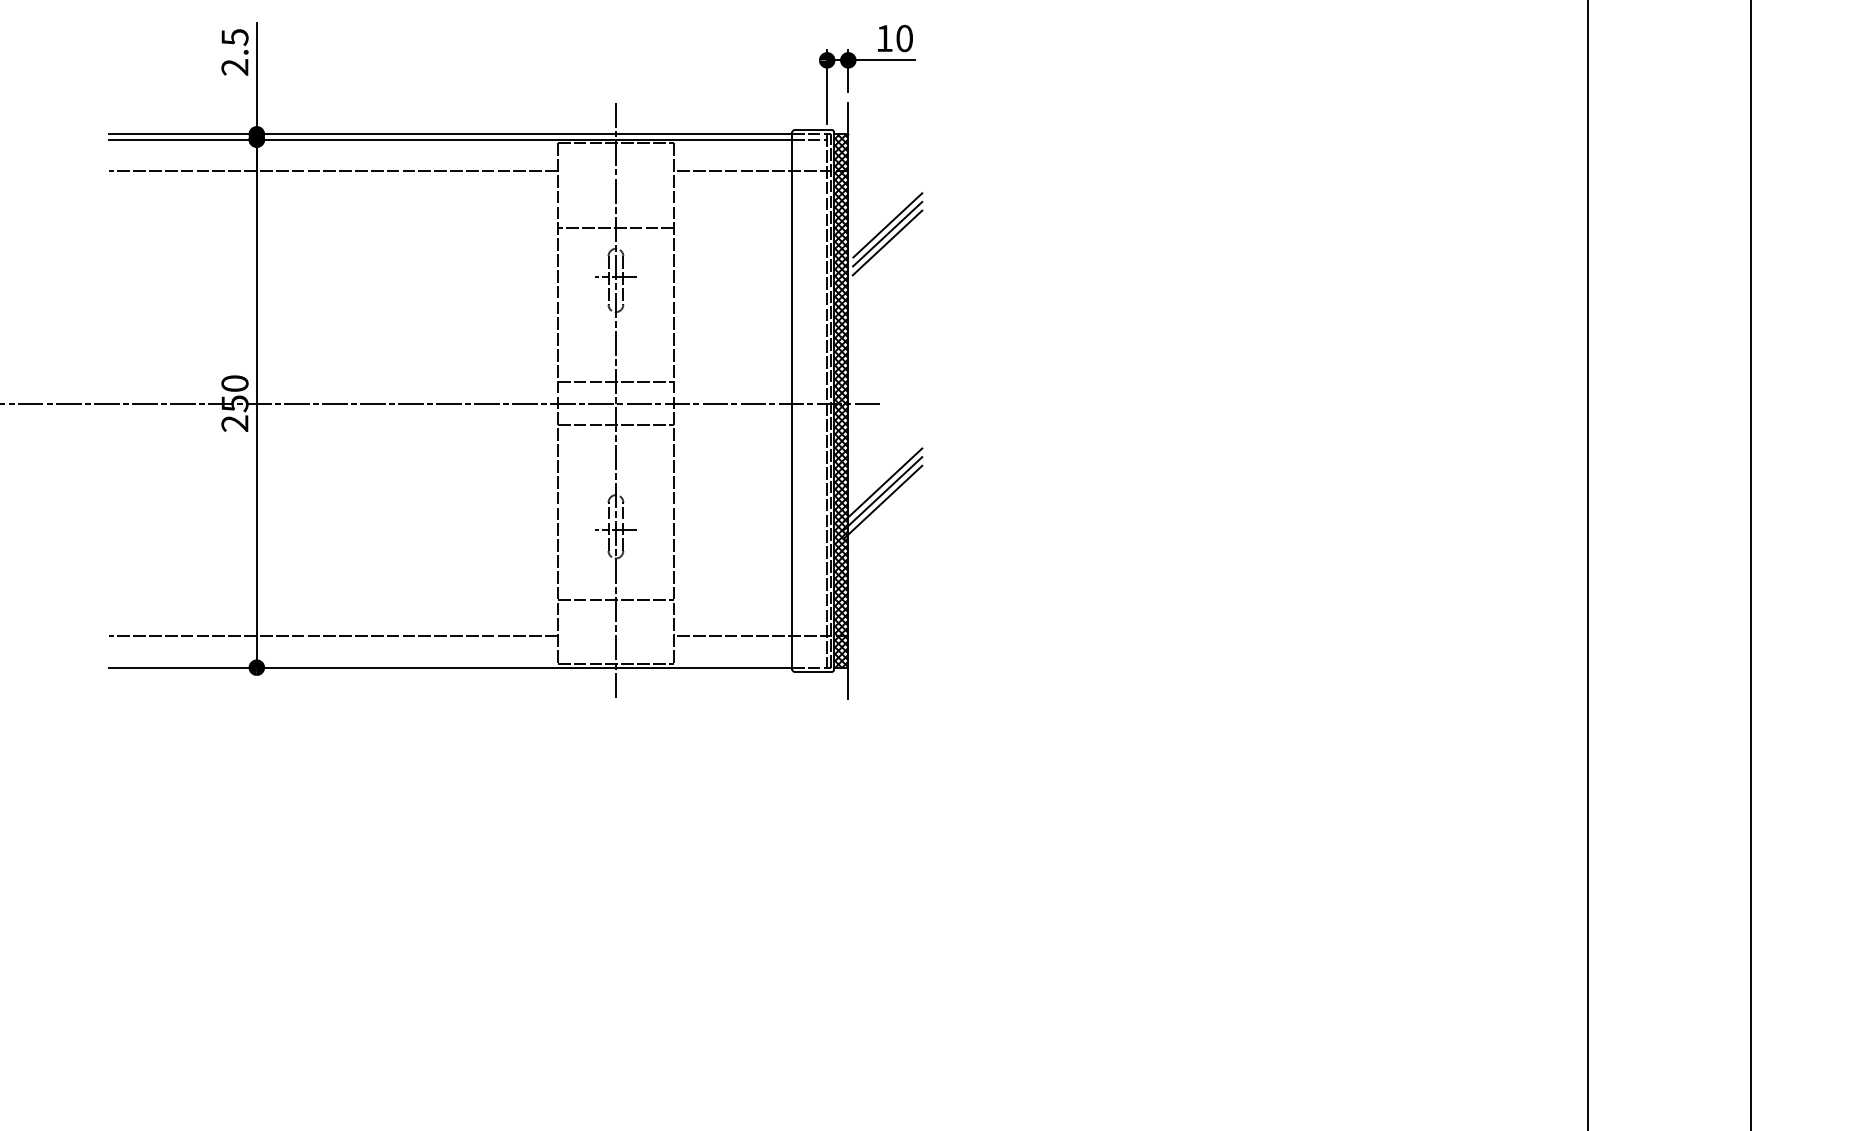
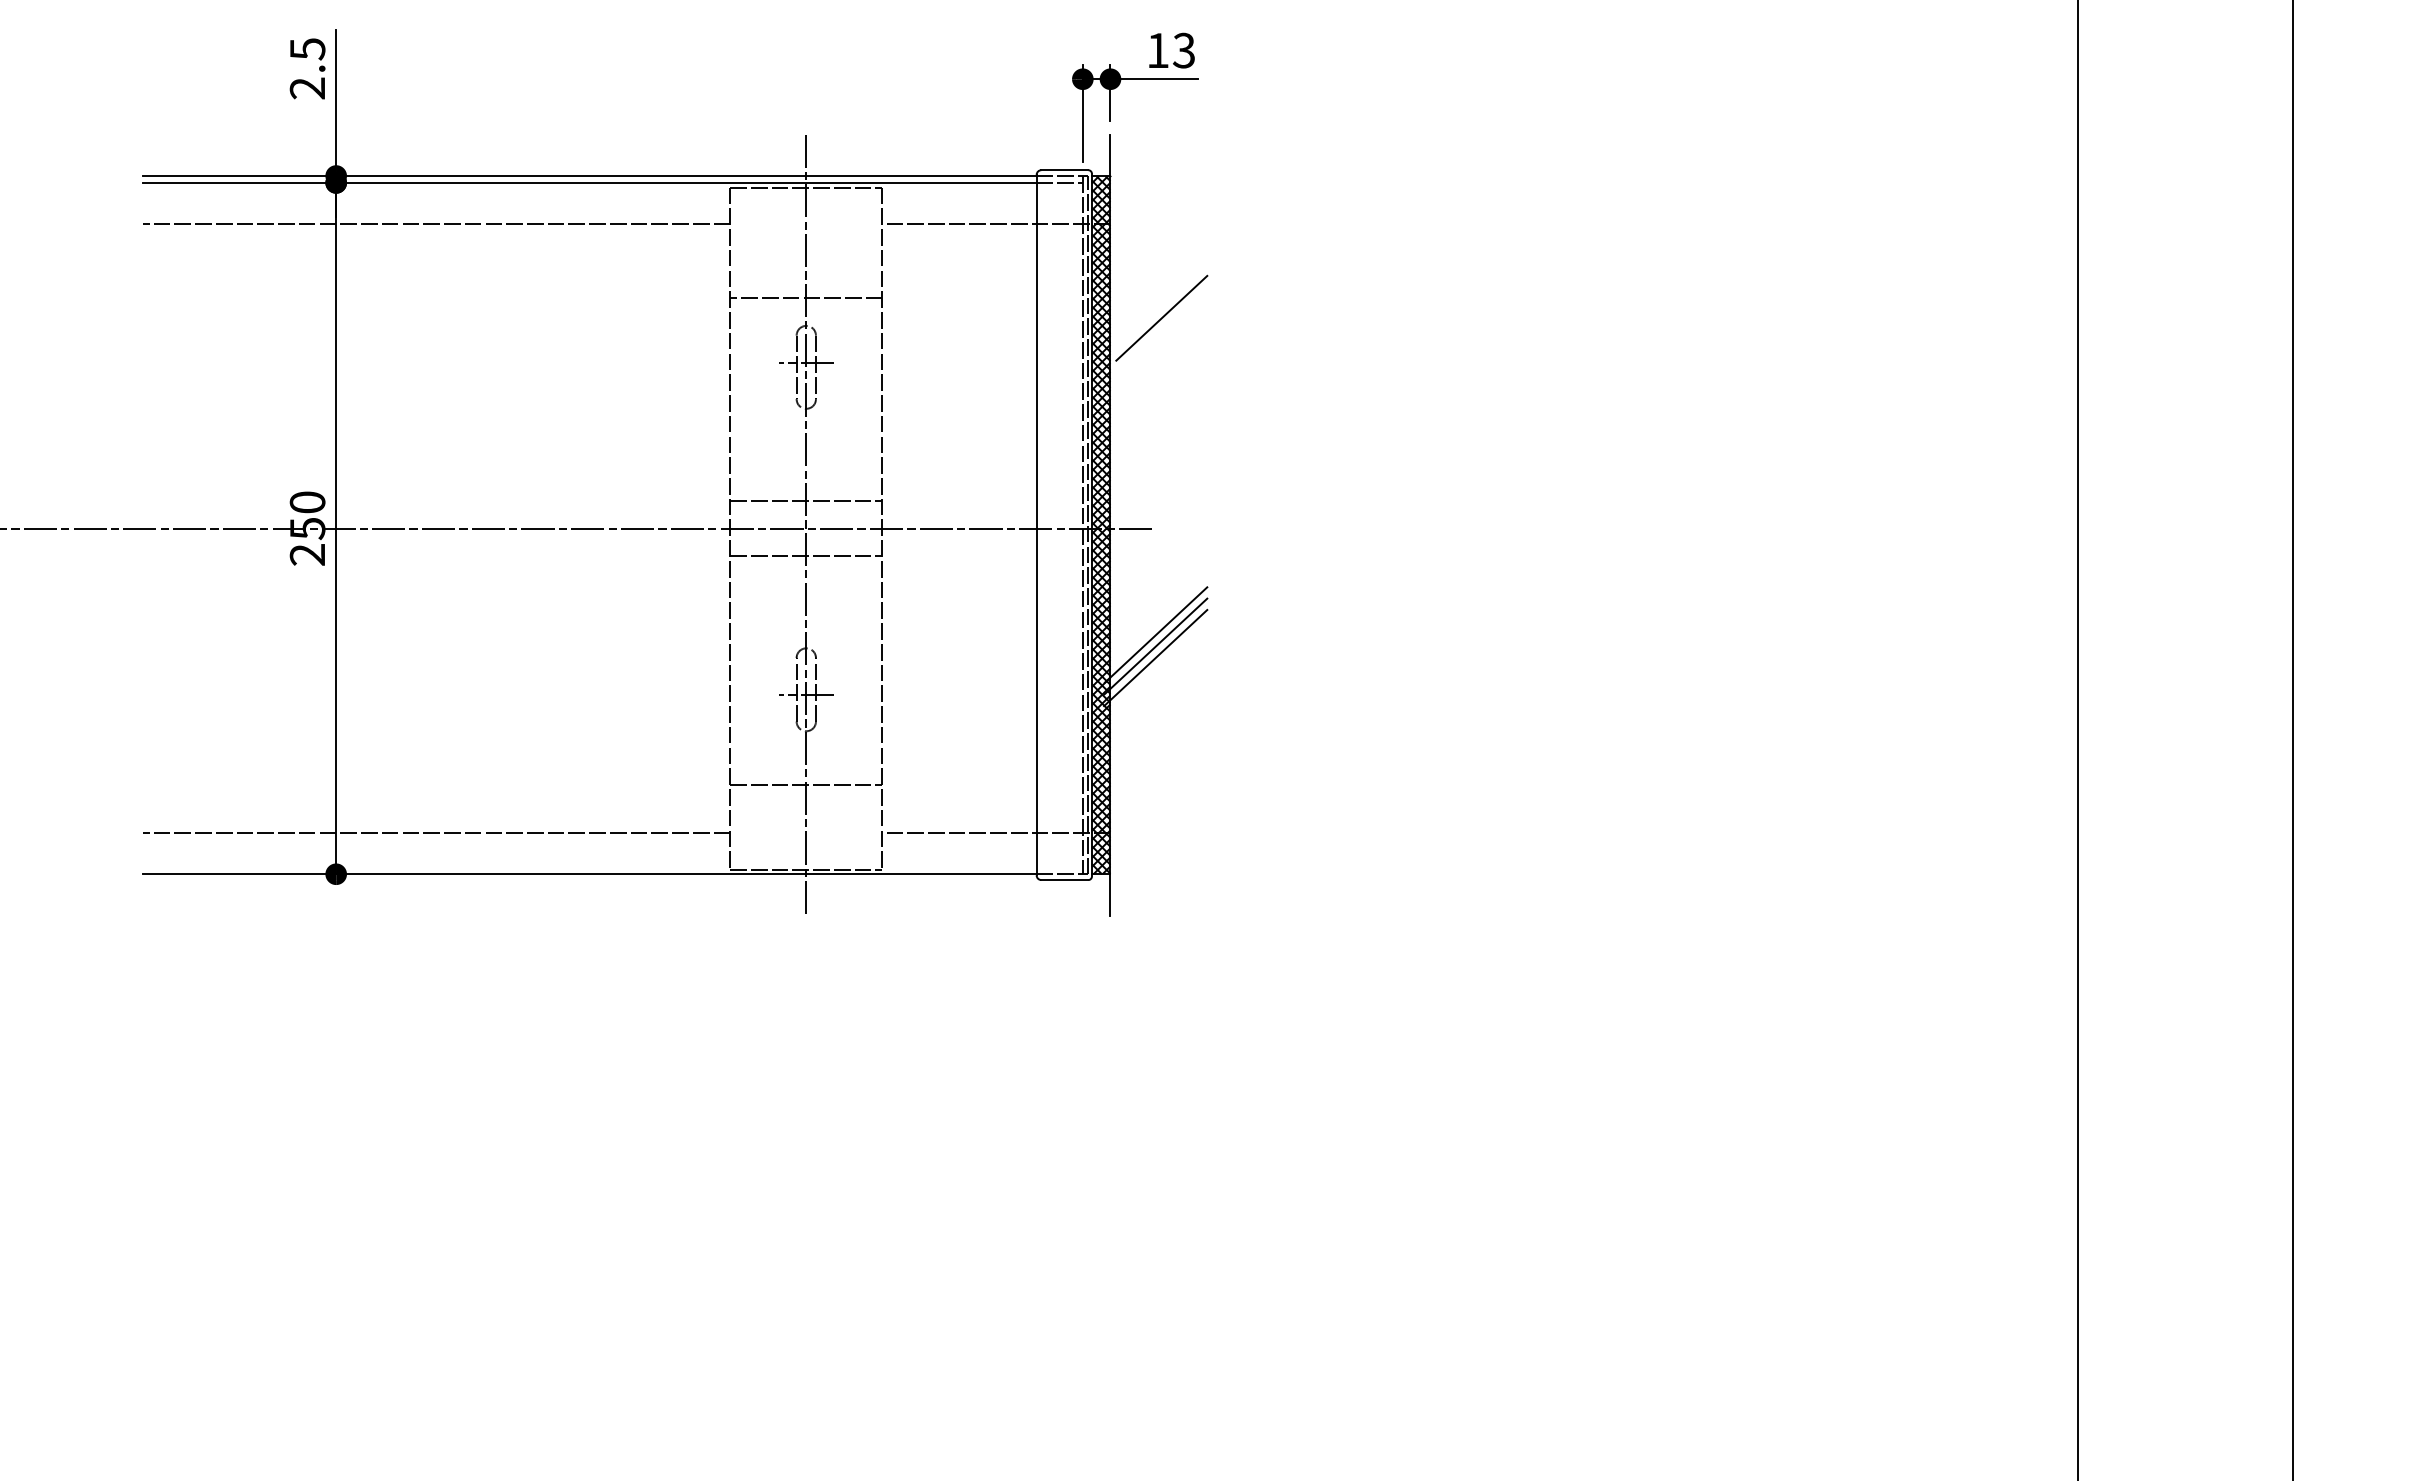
text: (904, 38) -> (1184, 50), 10 -> 13
line: (888, 225) -> (1162, 295), removed
line: (887, 233) -> (1161, 306), removed

